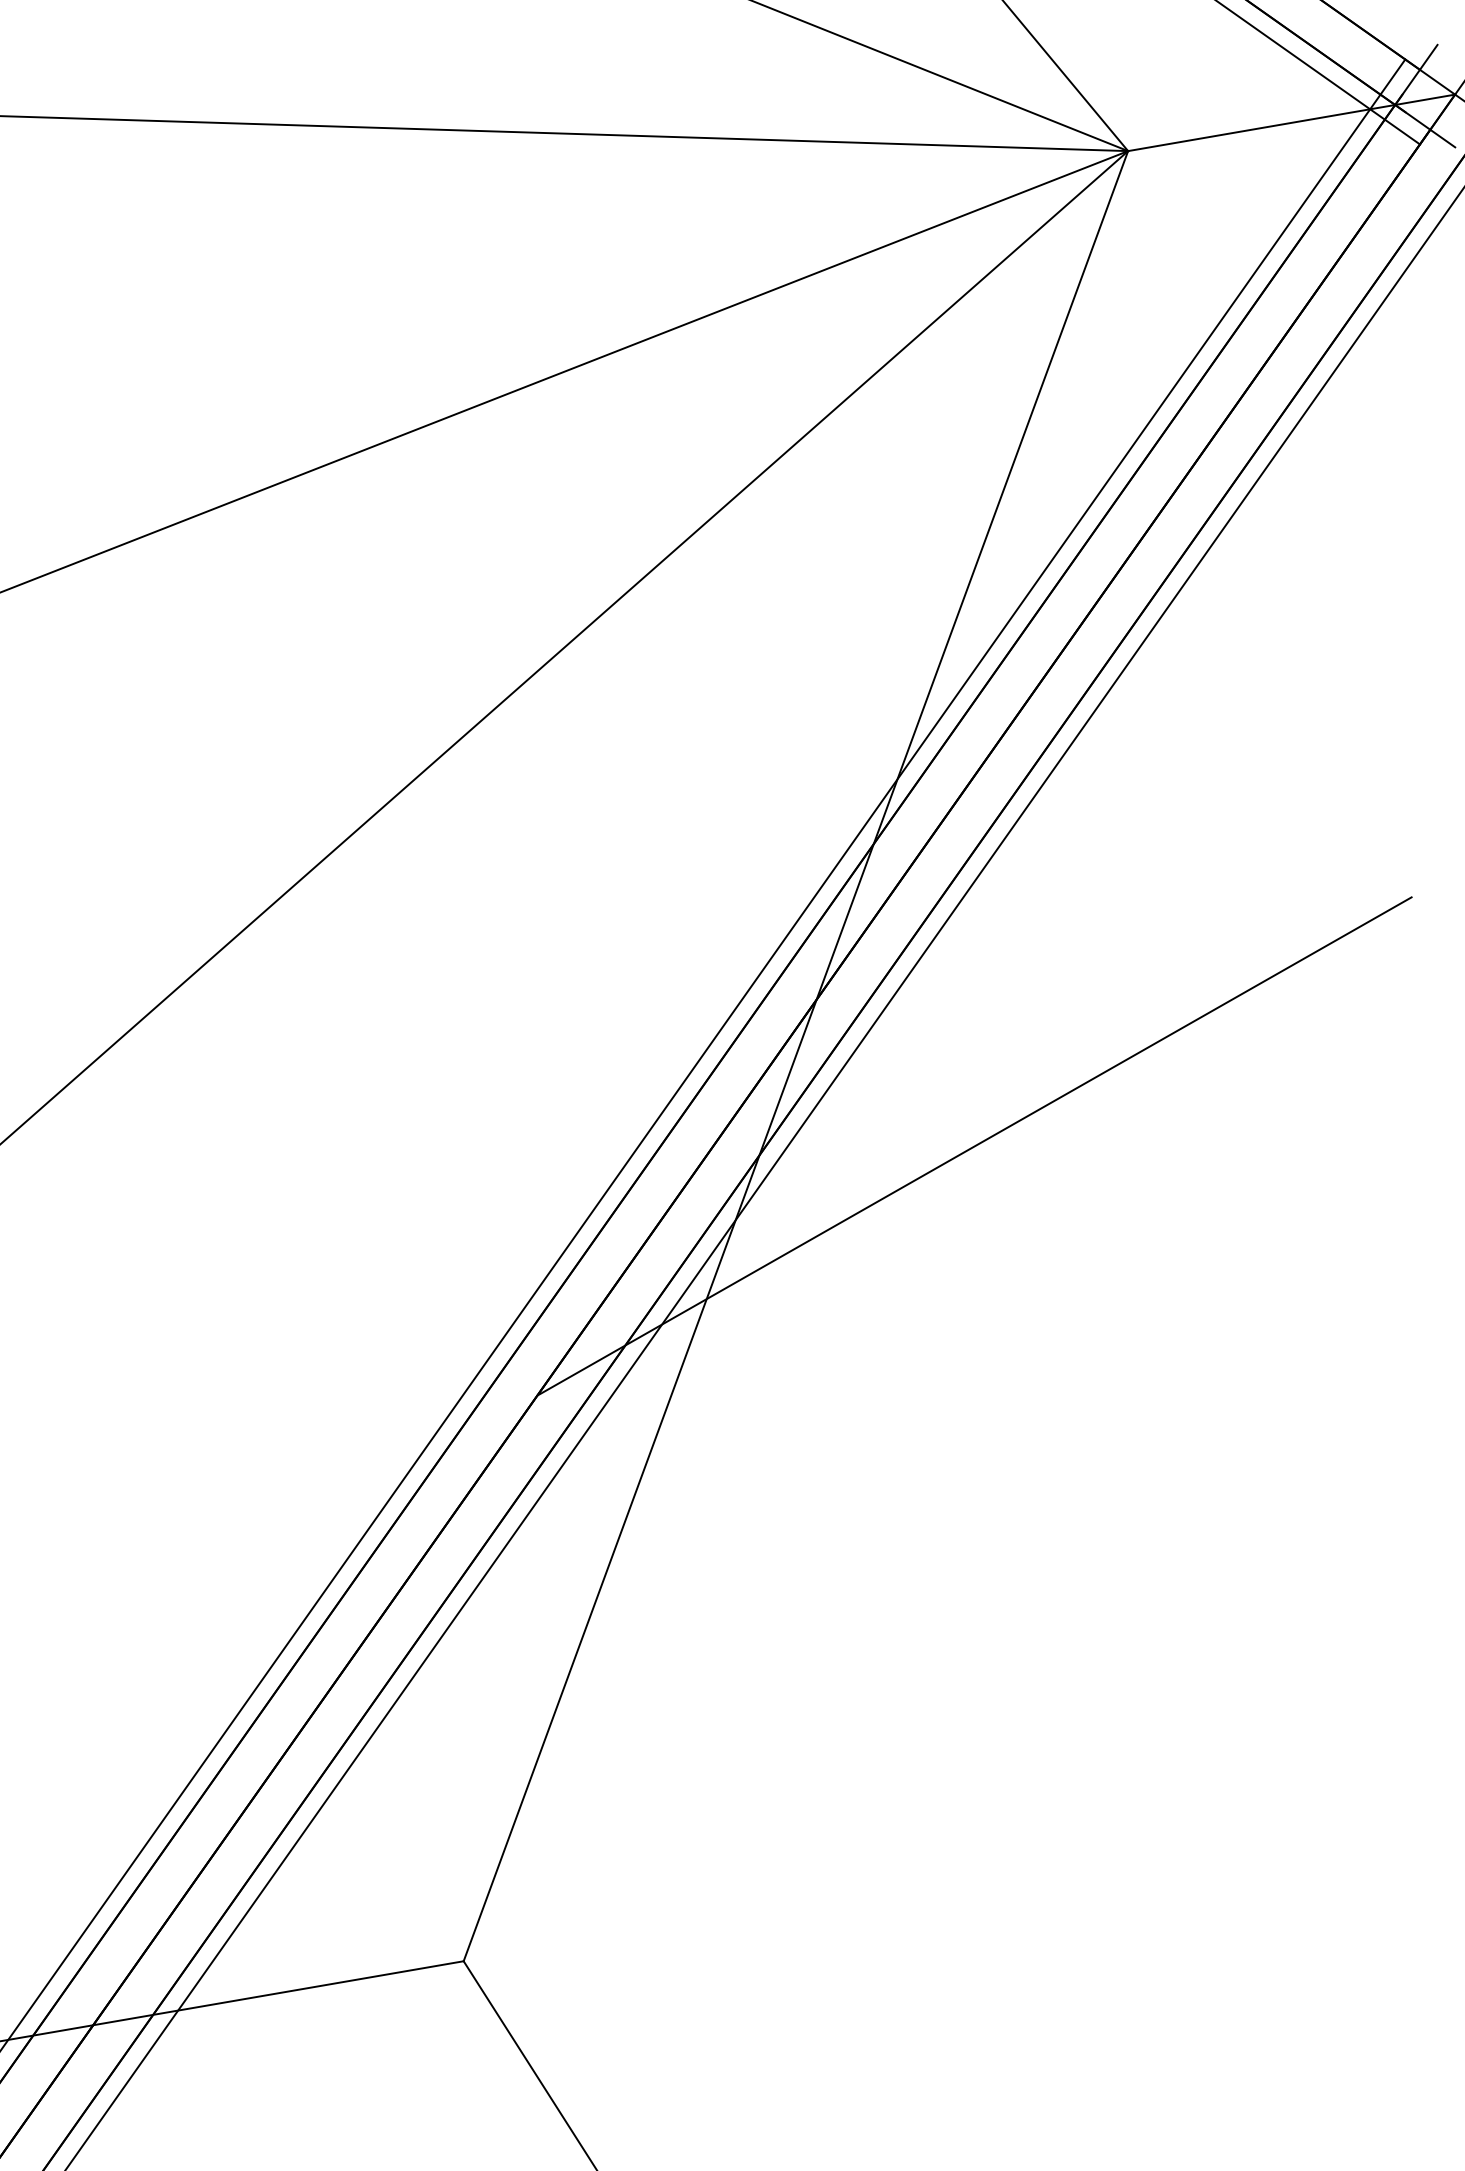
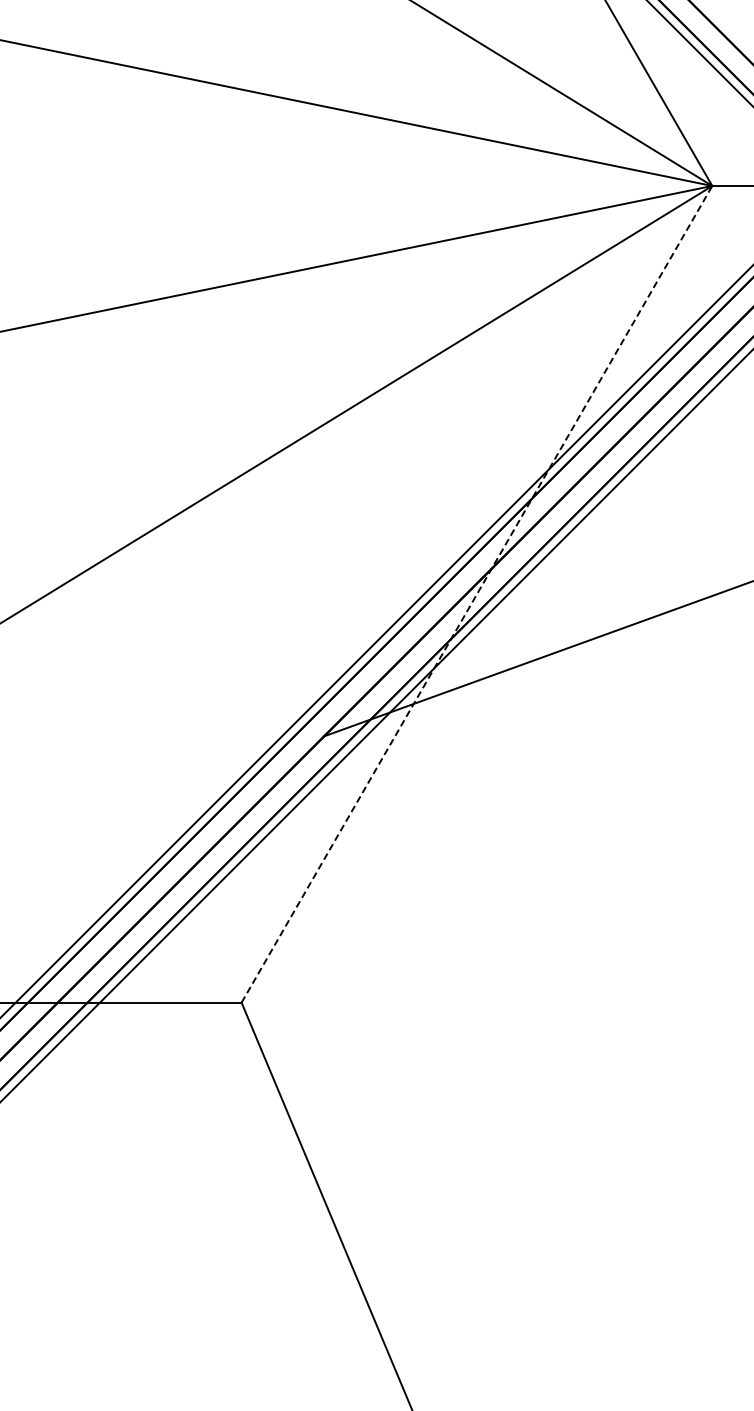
line: (796, 1054) -> (477, 593), solid -> dashed

